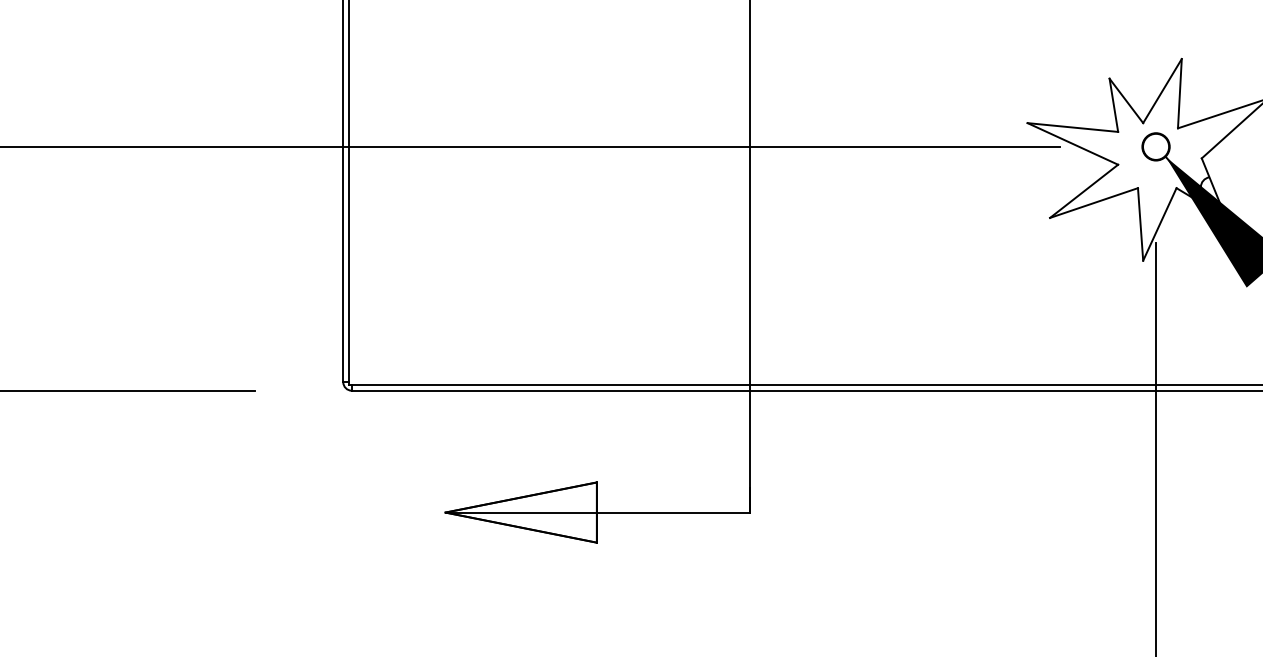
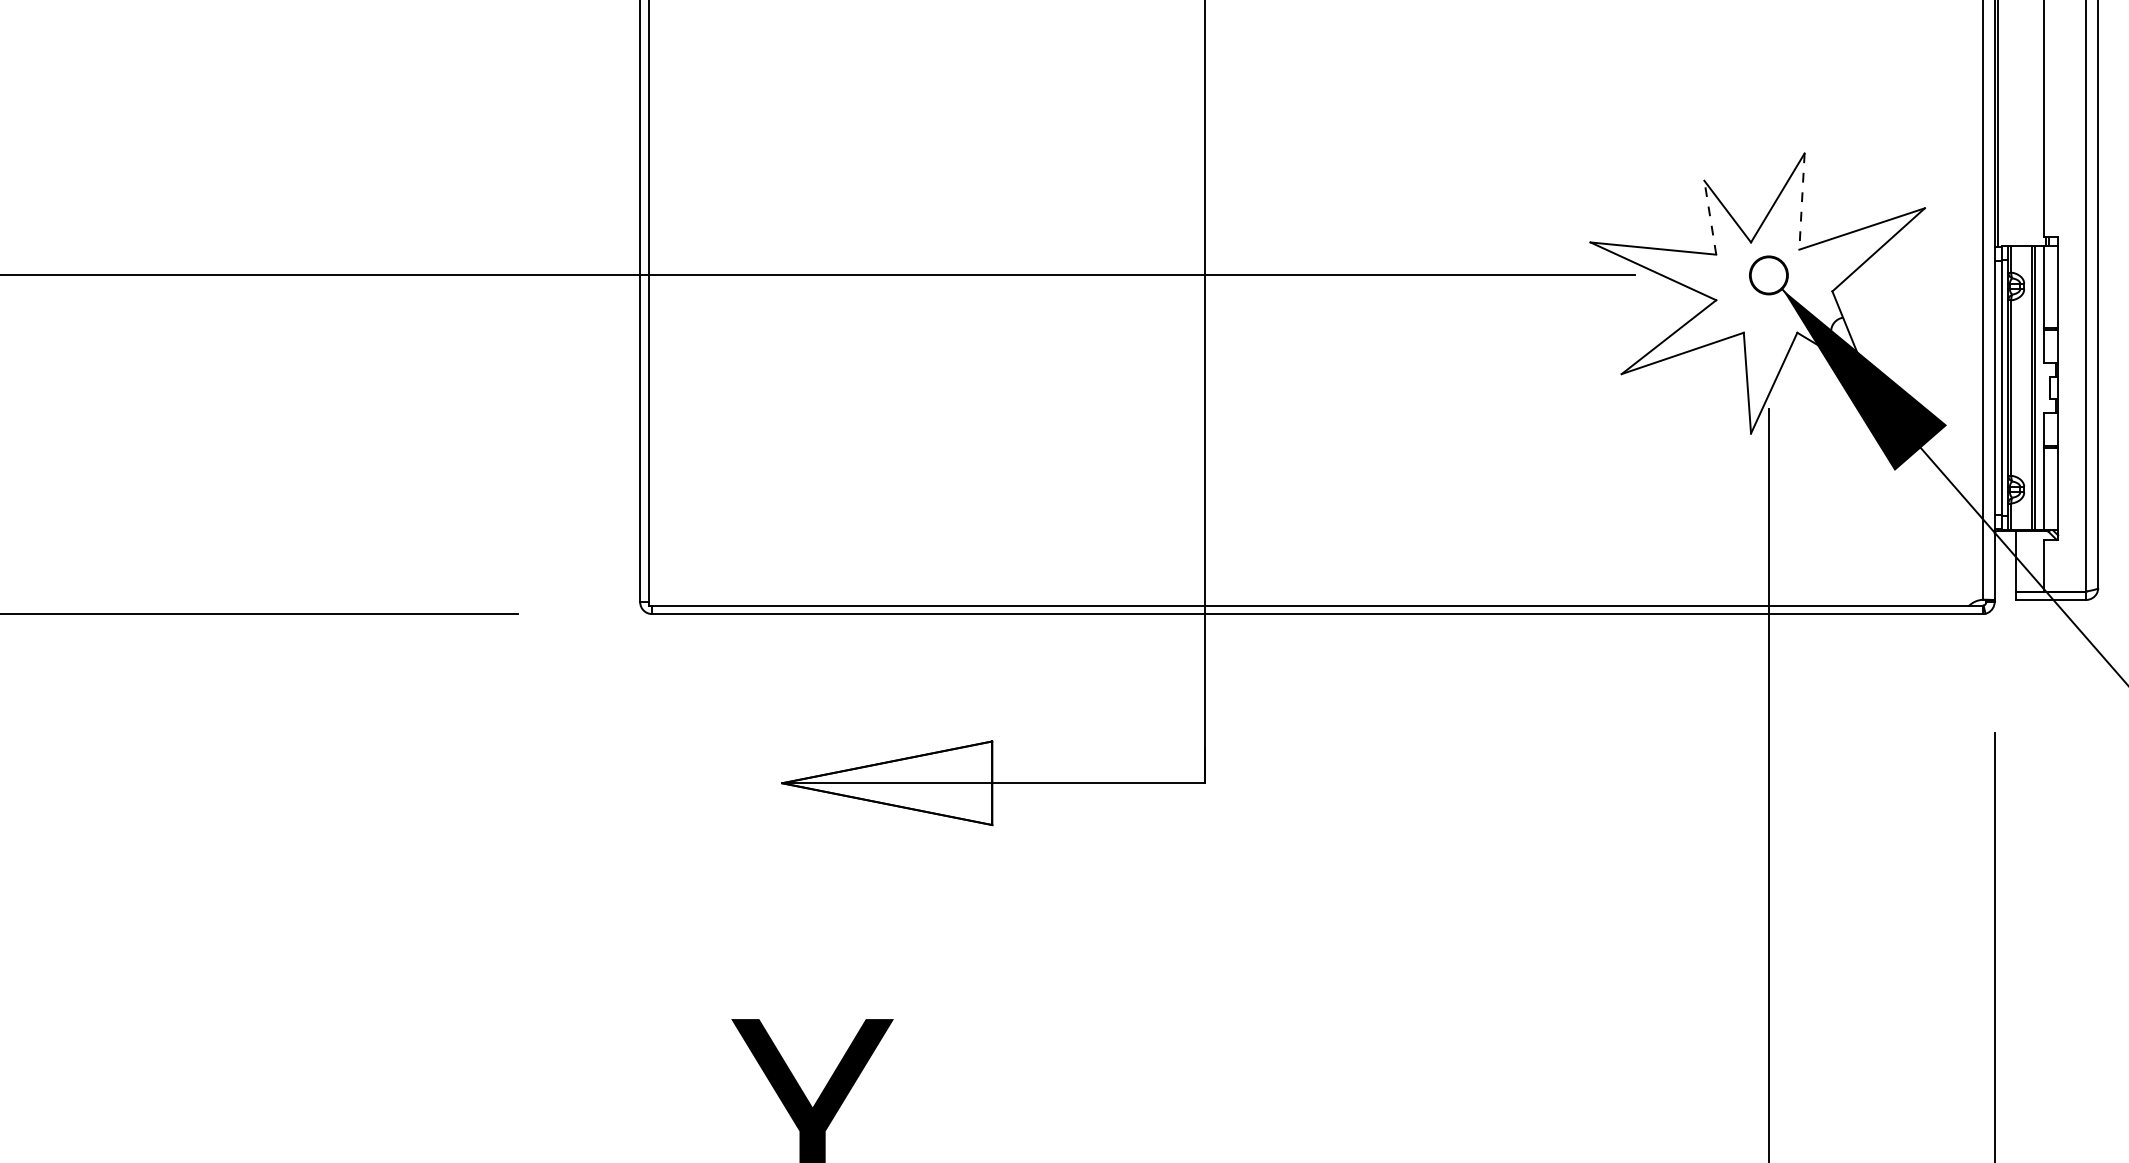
line: (1179, 94) -> (1801, 202), solid -> dashed
line: (1113, 105) -> (1710, 217), solid -> dashed

